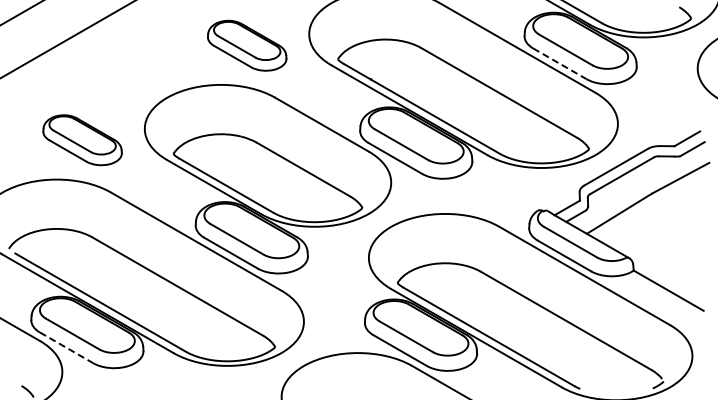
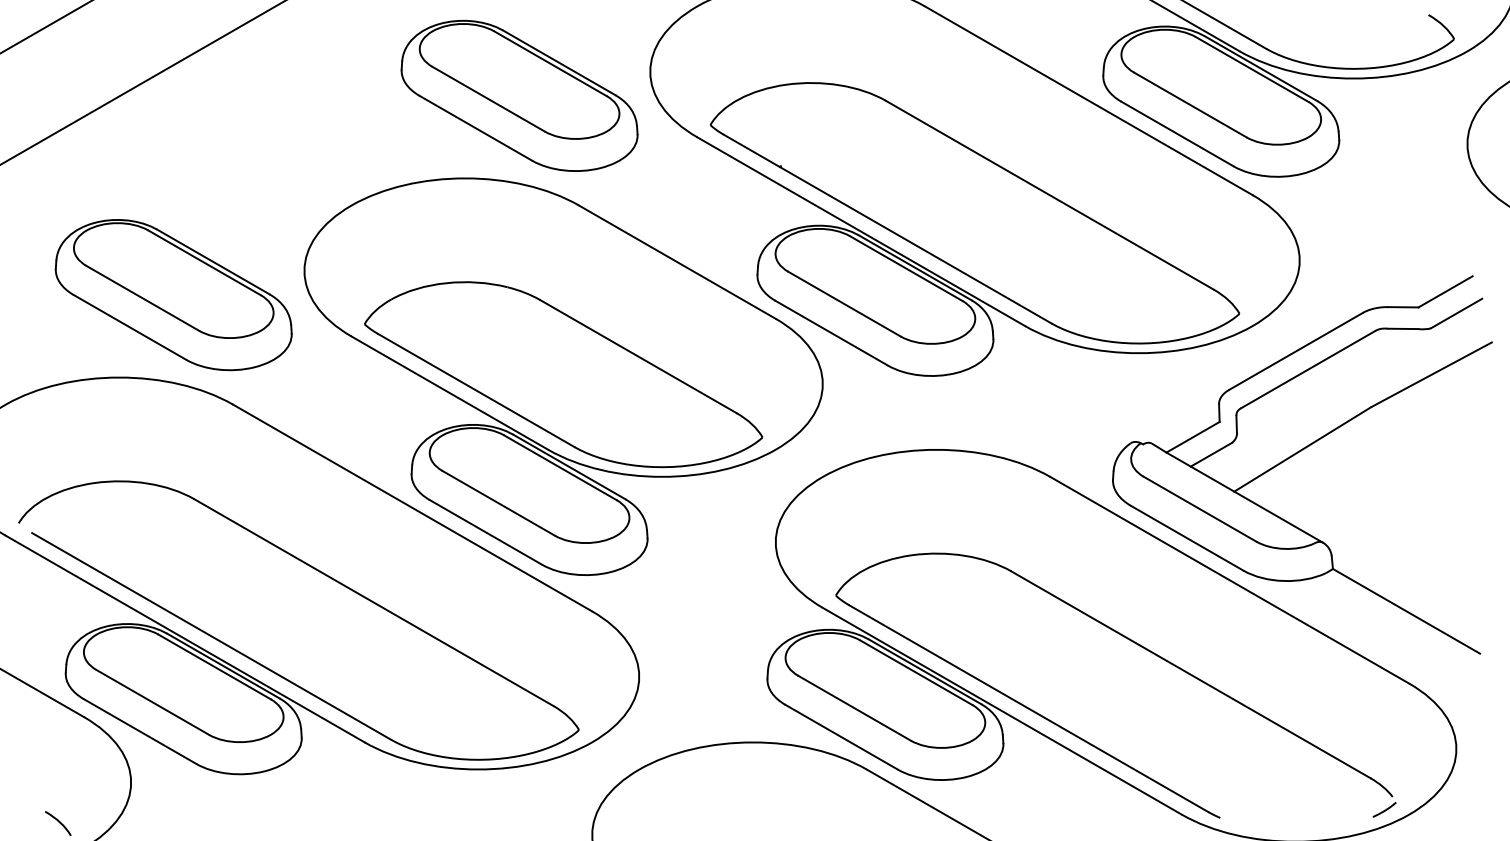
part: (247, 45) -> (520, 95), size x1.43
line: (559, 63) -> (1176, 133), dashed -> solid
part: (82, 139) -> (173, 293), size x1.43
line: (66, 347) -> (139, 730), dashed -> solid

